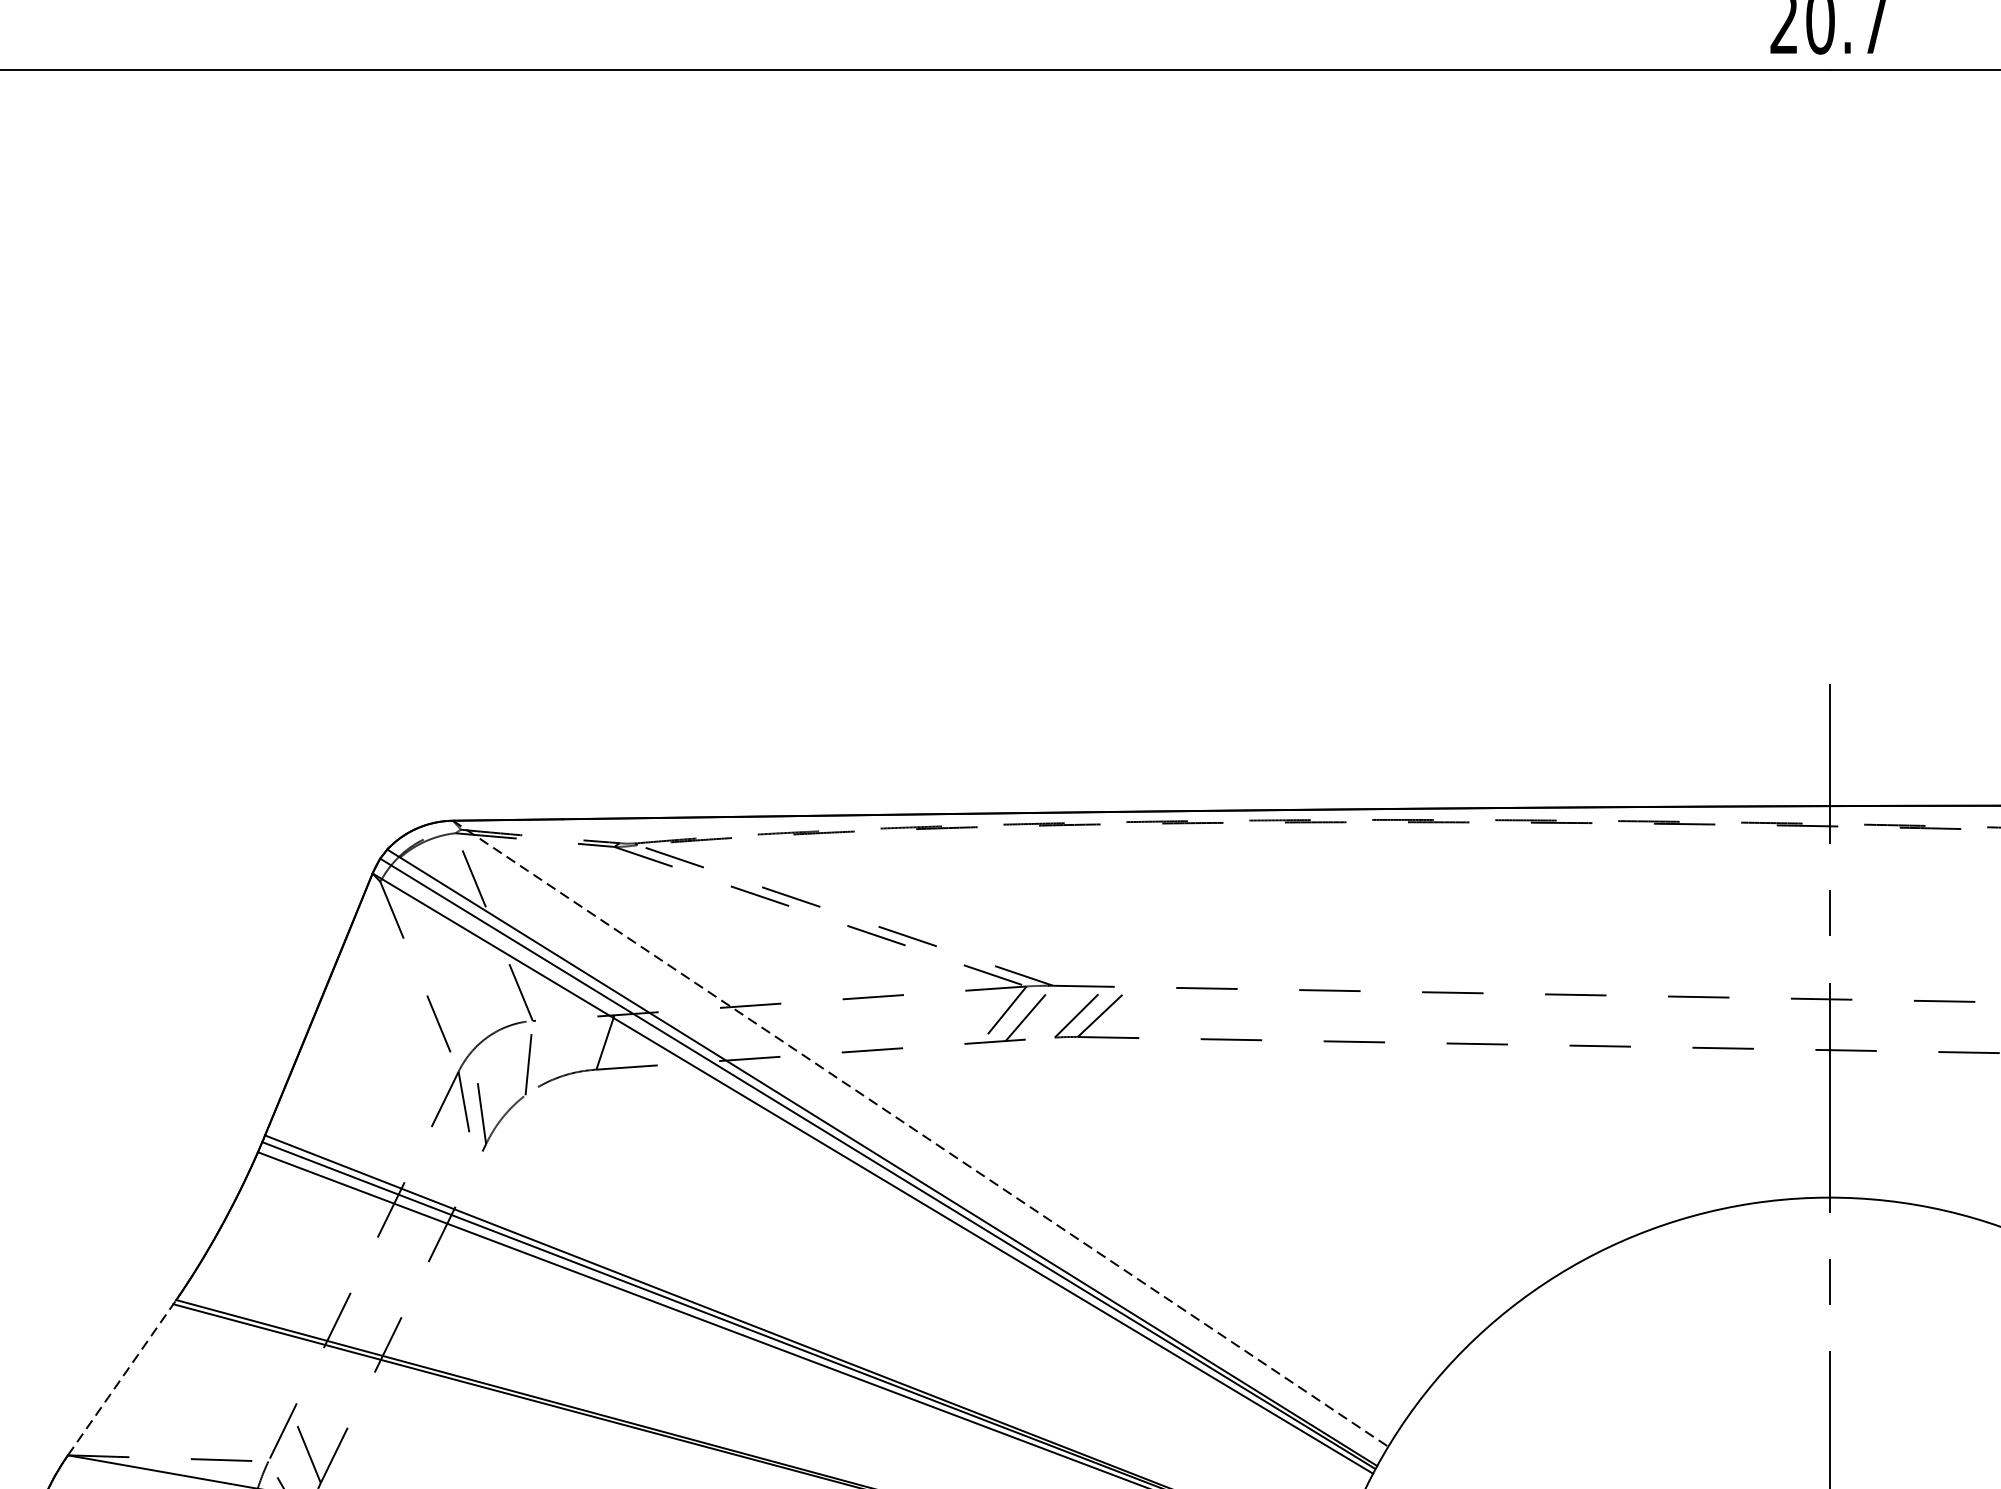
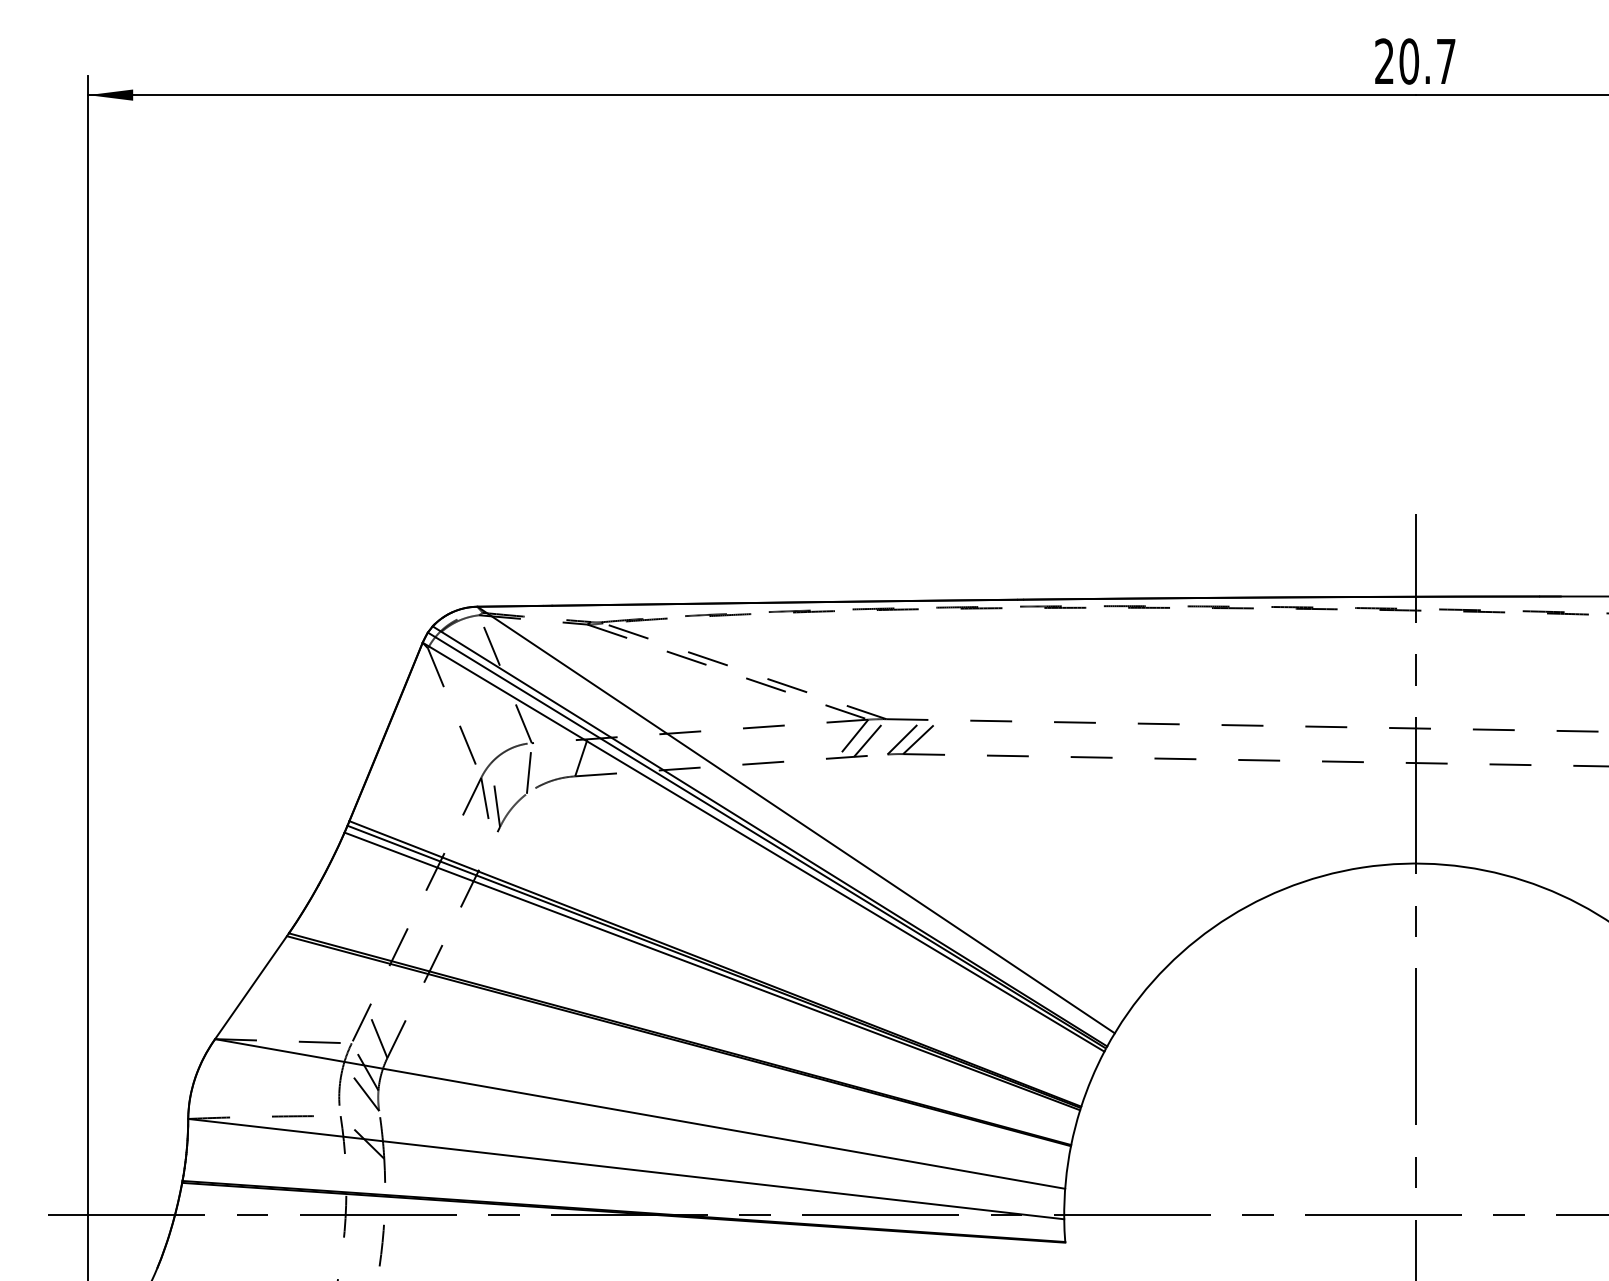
line: (921, 1134) -> (796, 820), dashed -> solid
line: (122, 1378) -> (252, 986), dashed -> solid

